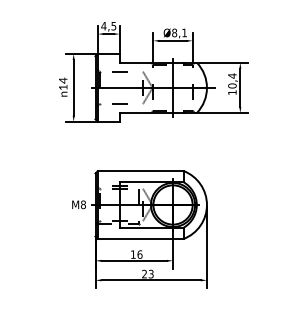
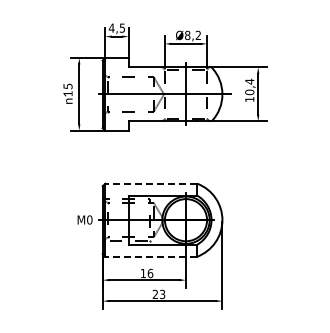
text: (183, 32) -> (197, 34), Ø8,1 -> Ø8,2
text: (62, 80) -> (67, 86), 14 -> 15
line: (139, 170) -> (150, 183), solid -> dashed
text: (83, 204) -> (89, 219), M8 -> M0
line: (139, 238) -> (150, 256), solid -> dashed

